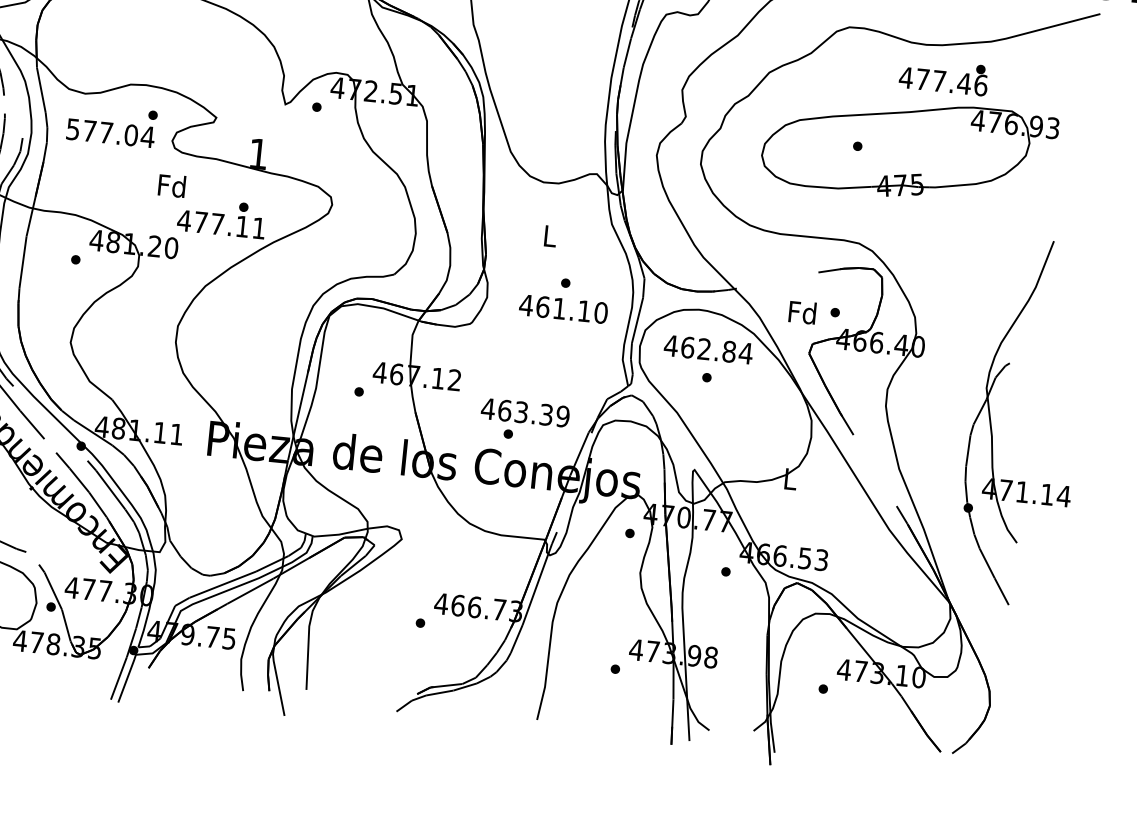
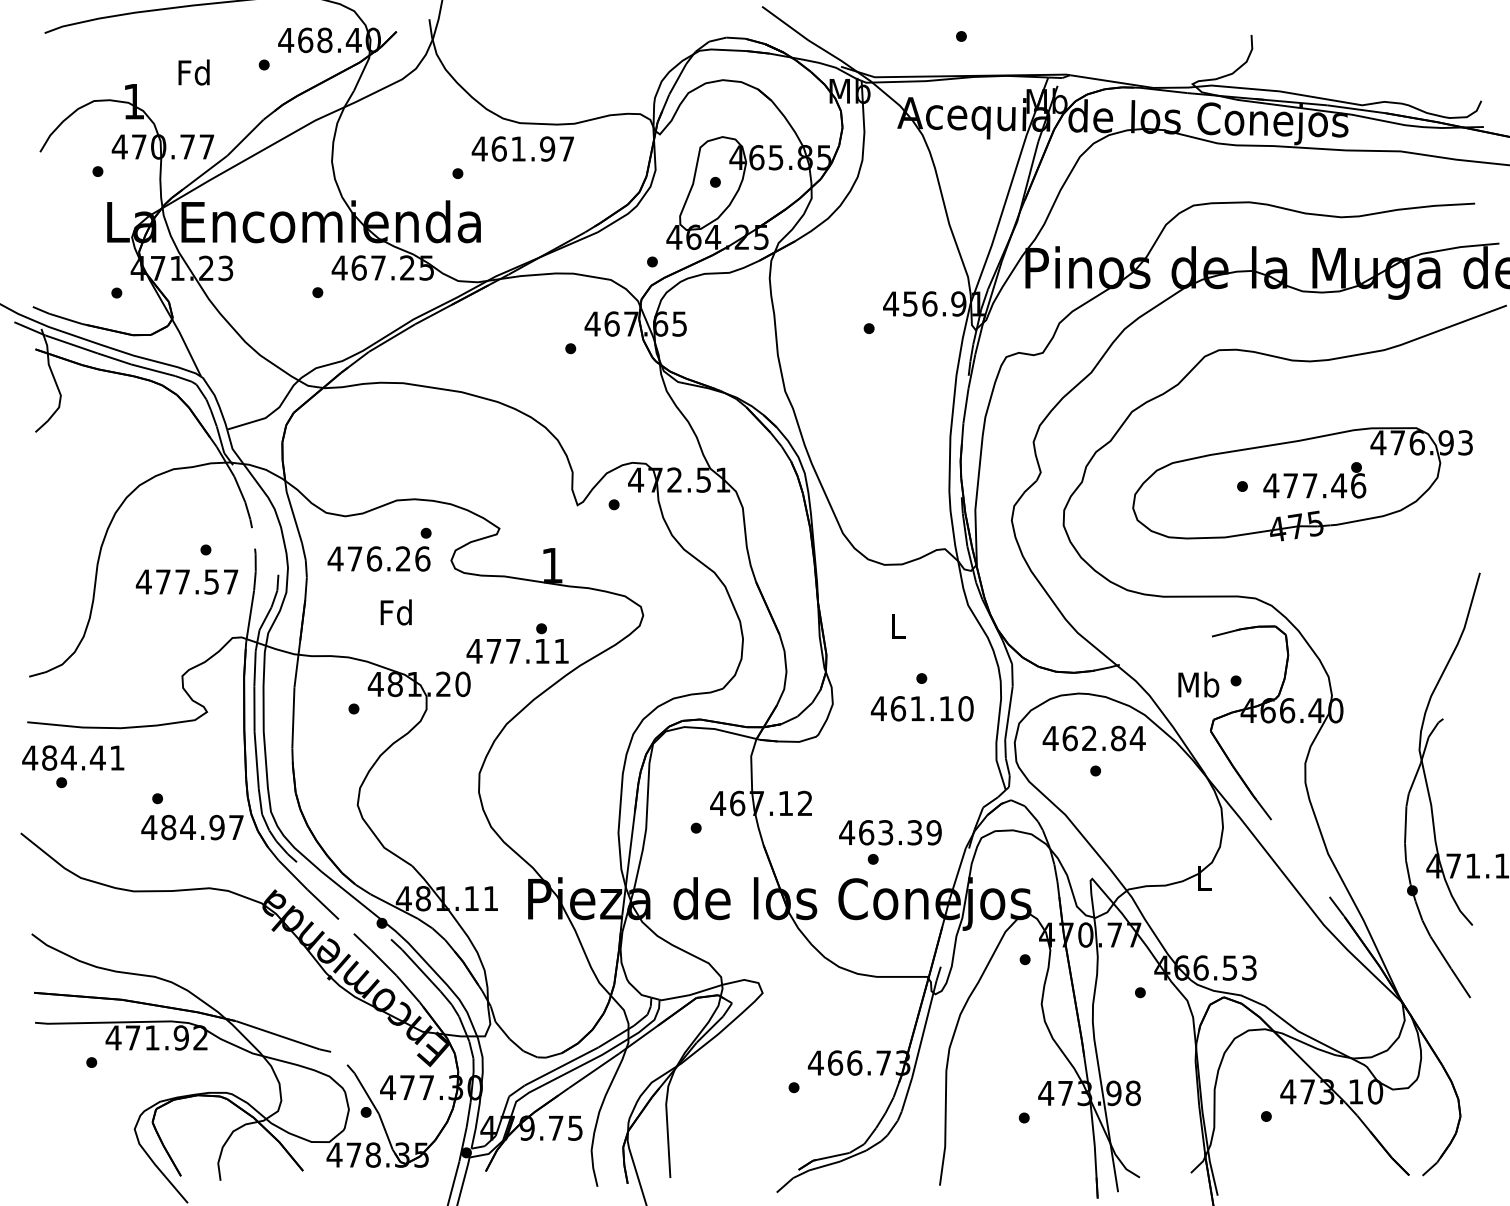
text: (943, 77) -> (1314, 480), moved
text: (109, 132) -> (378, 558), 577.04 -> 476.26
text: (171, 185) -> (395, 612), moved
text: (802, 312) -> (1198, 684), Fd -> Mb

